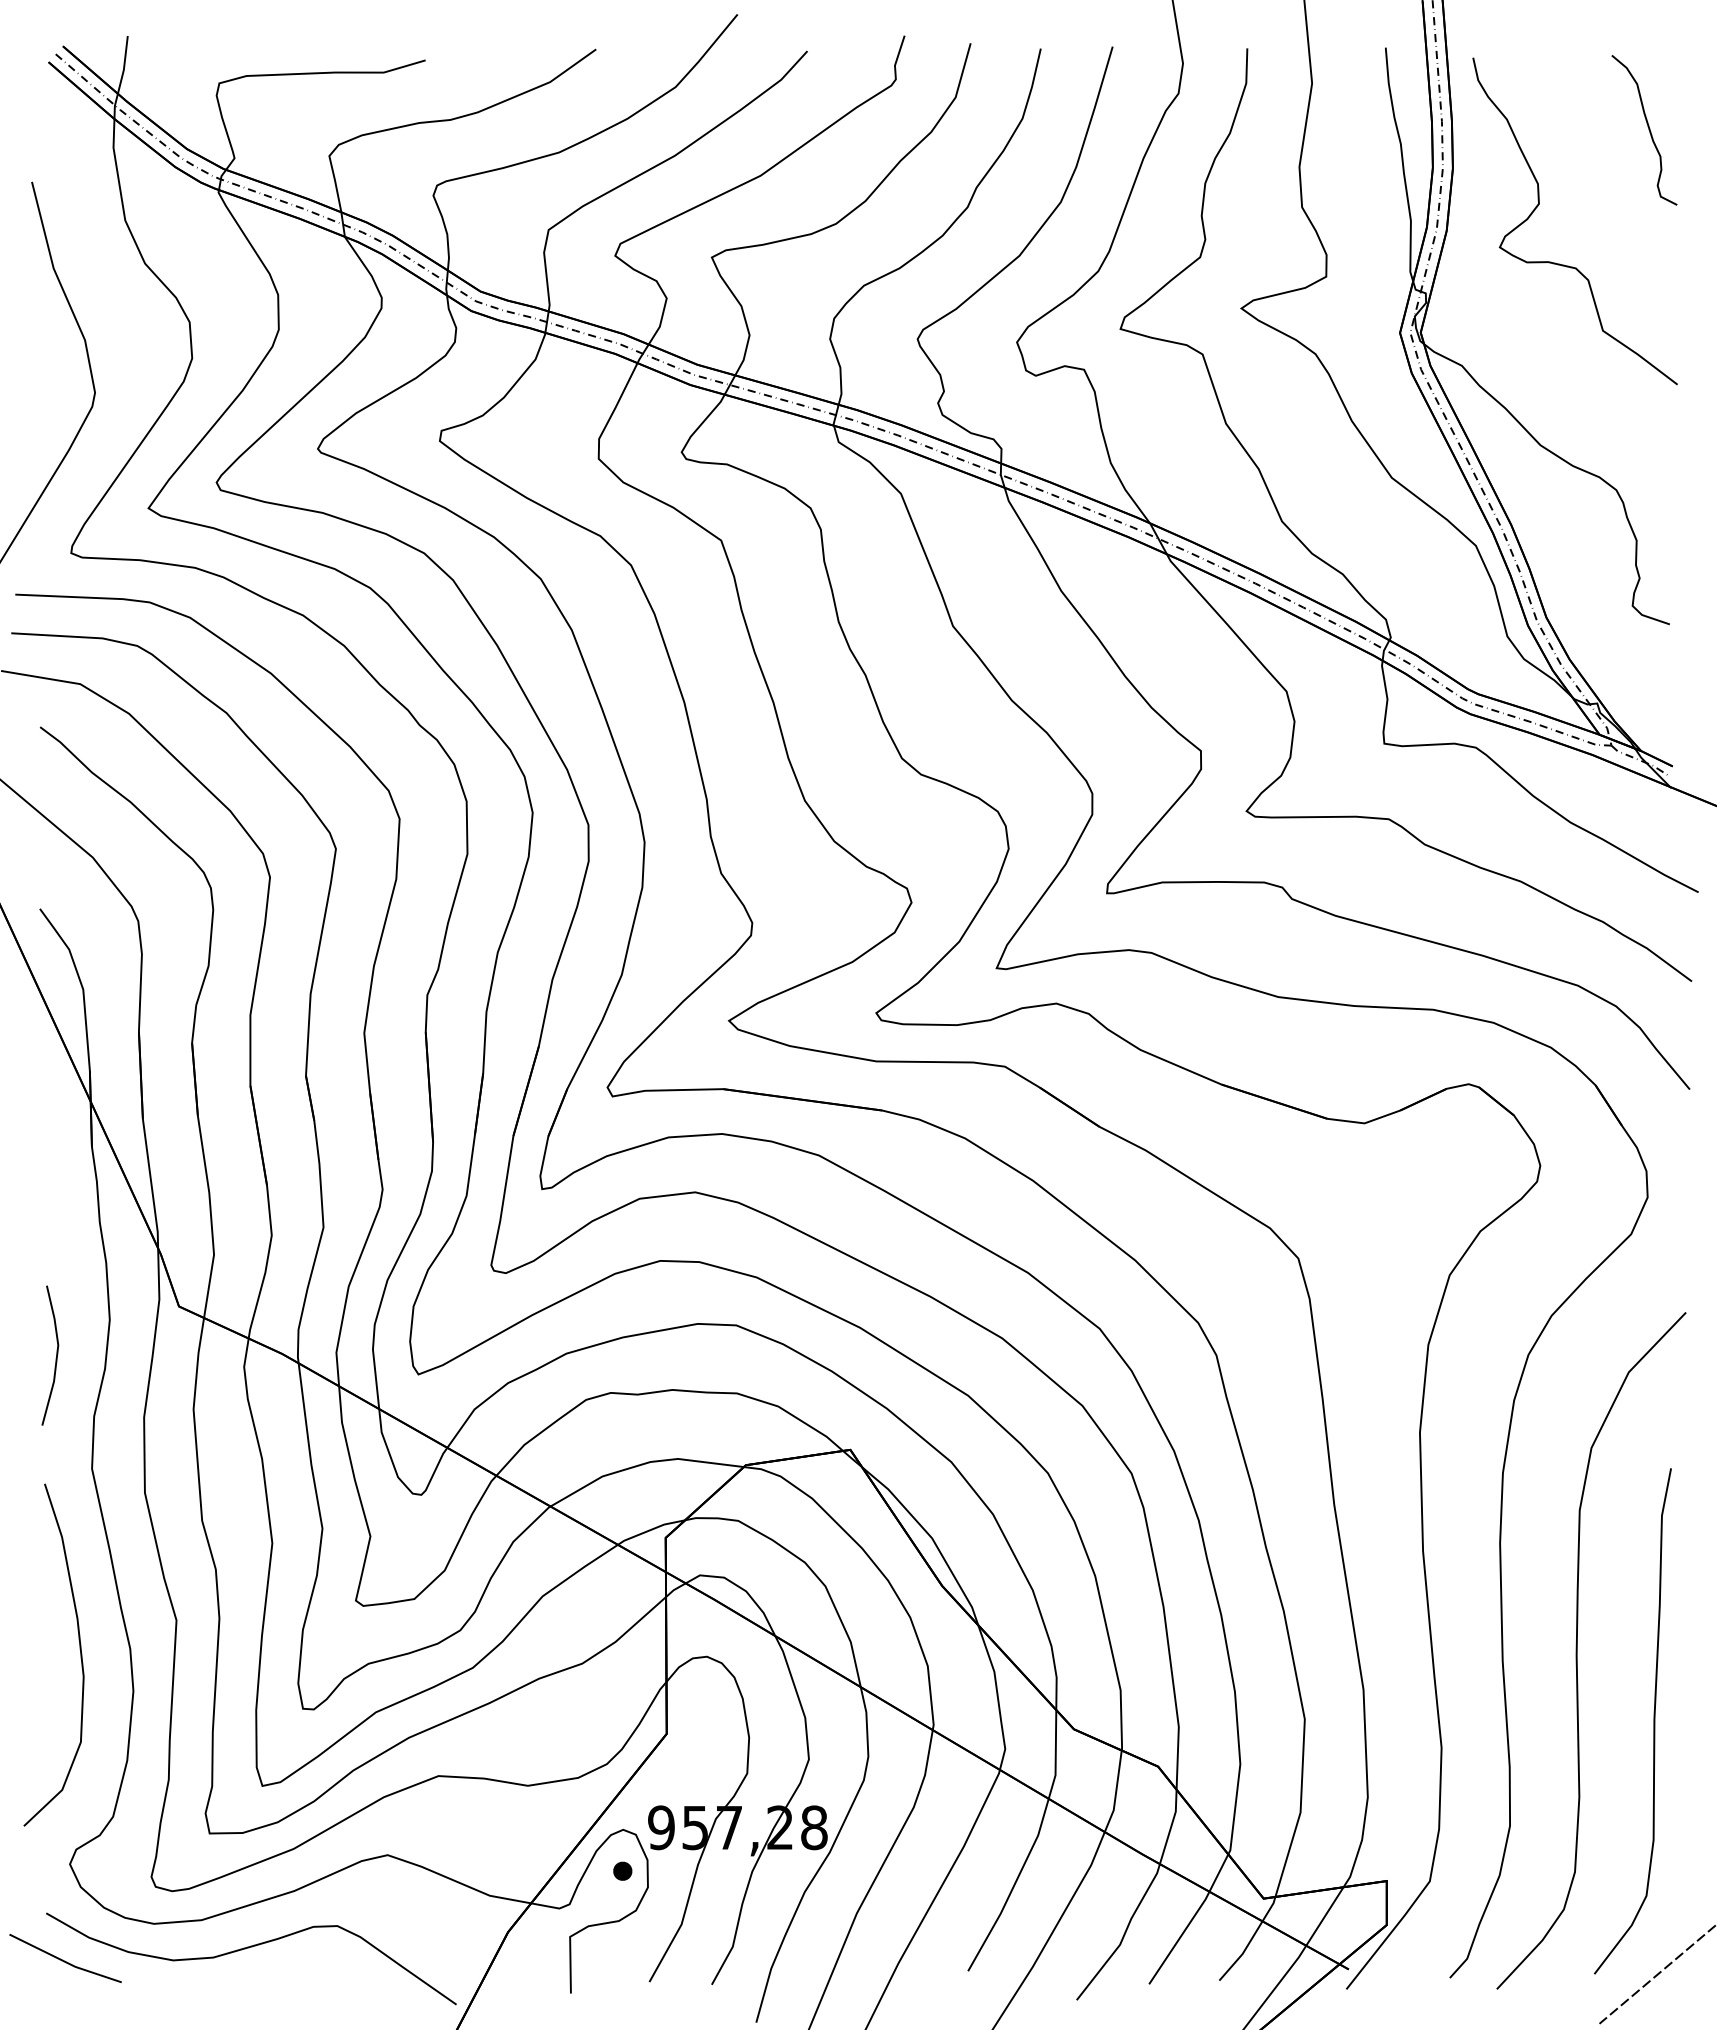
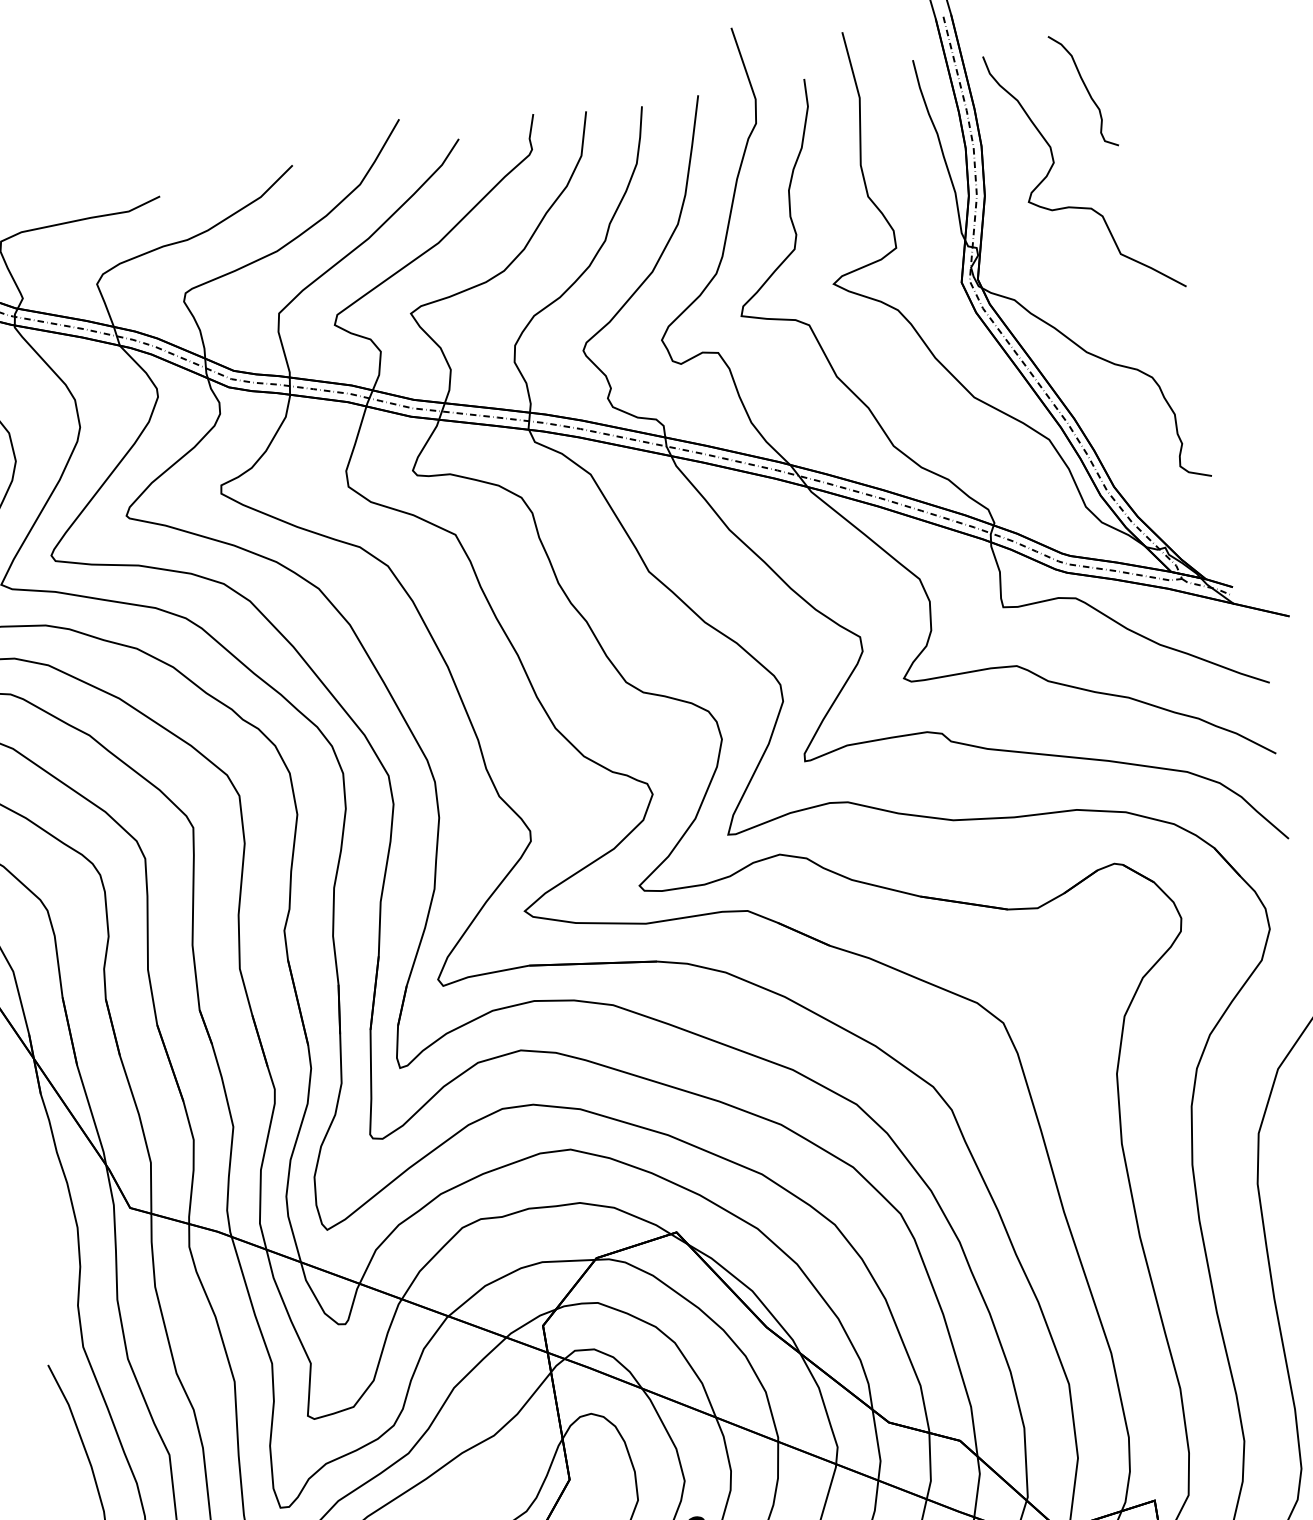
curve: (1648, 130) -> (1086, 90), moved
line: (55, 1358) -> (39, 1265), removed

